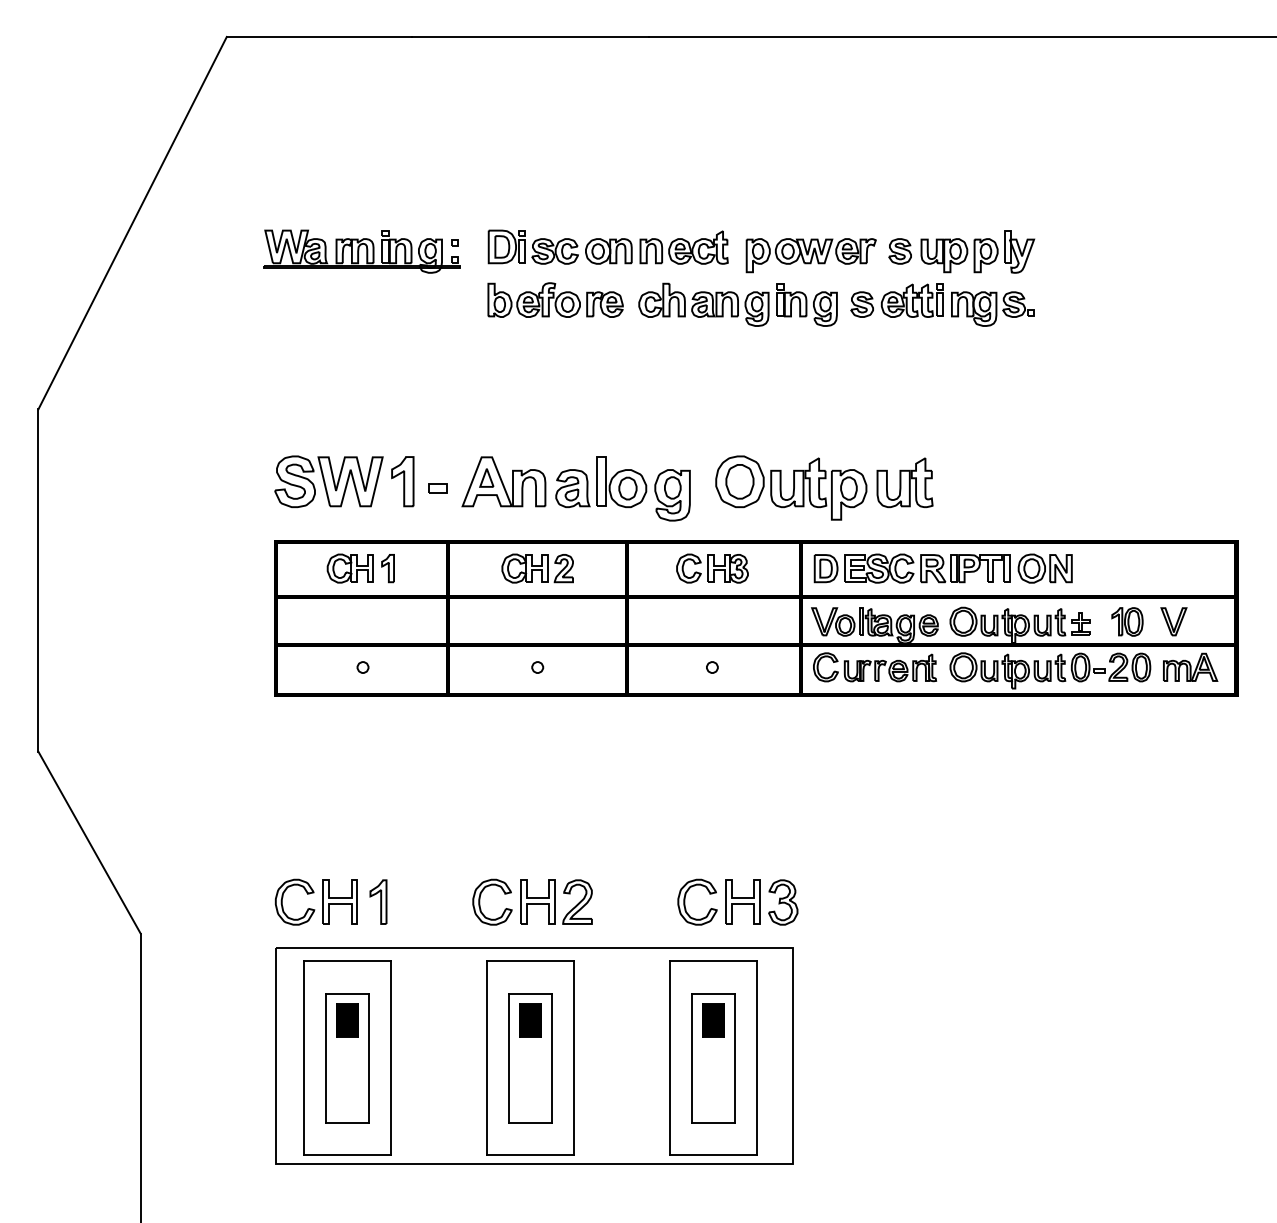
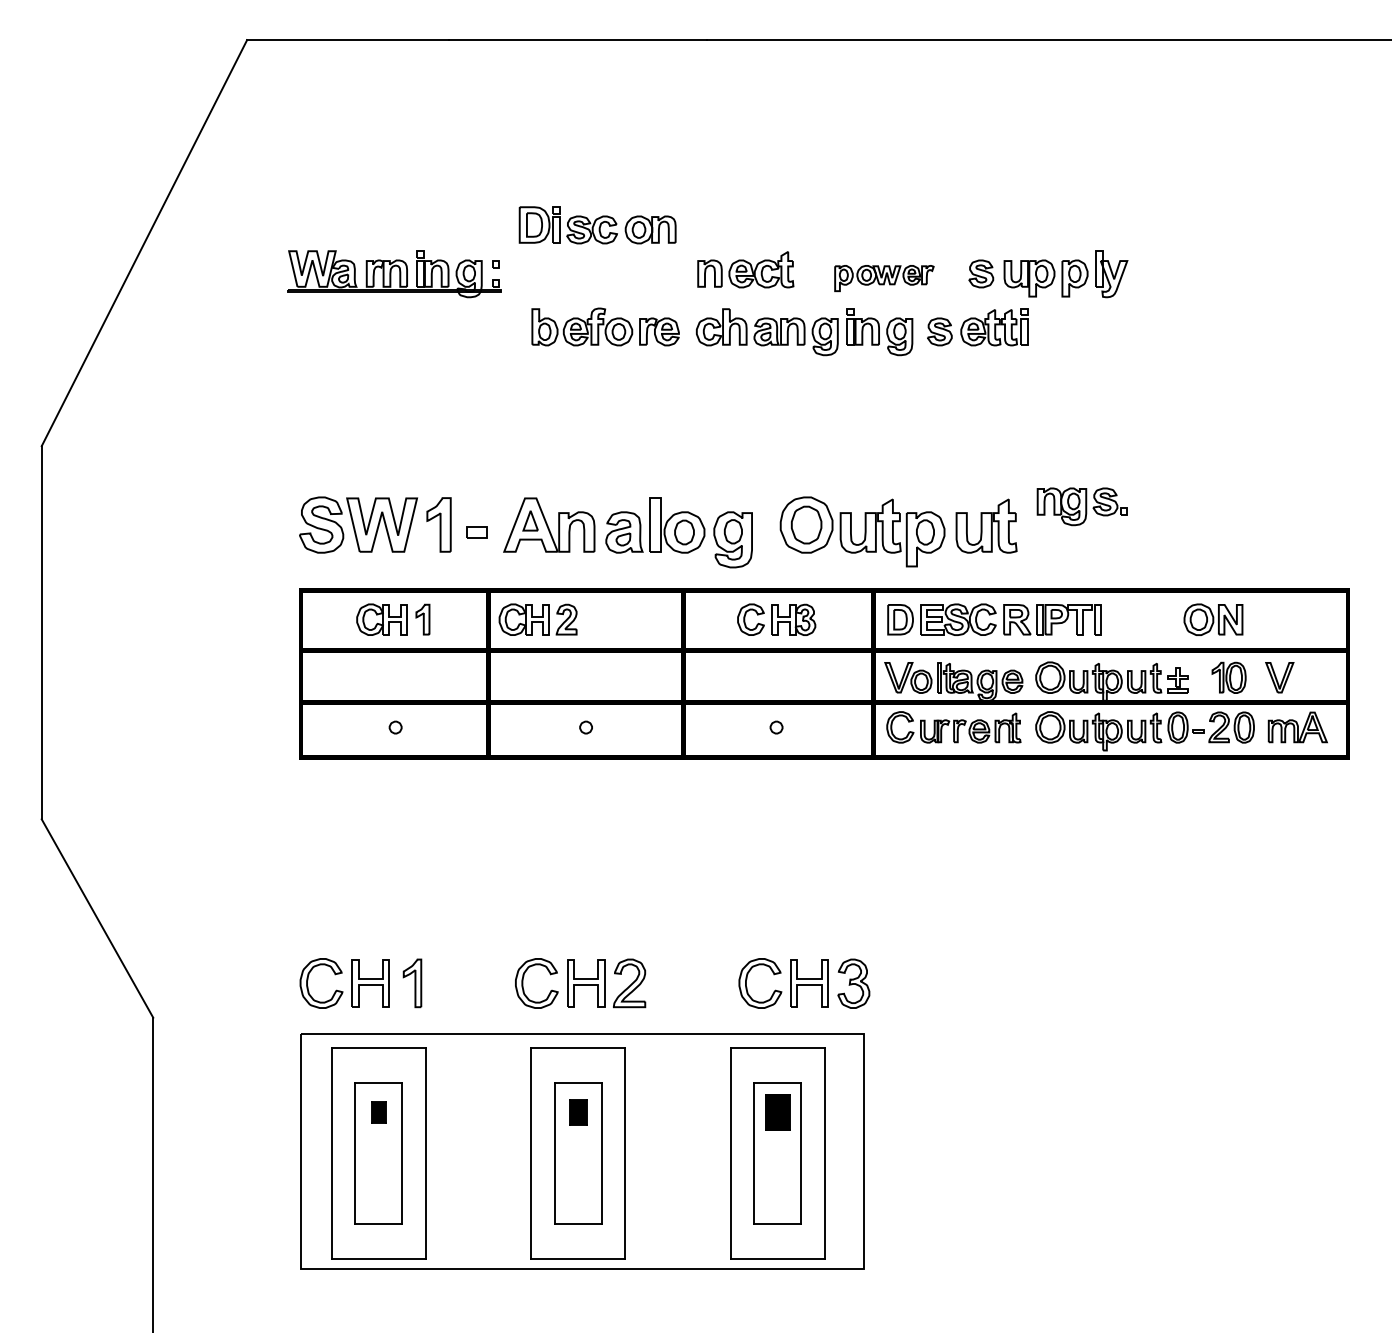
part: (560, 247) -> (597, 225), moved
part: (811, 255) -> (884, 278), size x0.7
part: (992, 308) -> (1081, 506), moved
part: (537, 568) -> (537, 619), moved
part: (1045, 568) -> (1213, 619), moved
part: (347, 1020) -> (378, 1112), size x0.6
part: (530, 1020) -> (578, 1112), size x0.7

